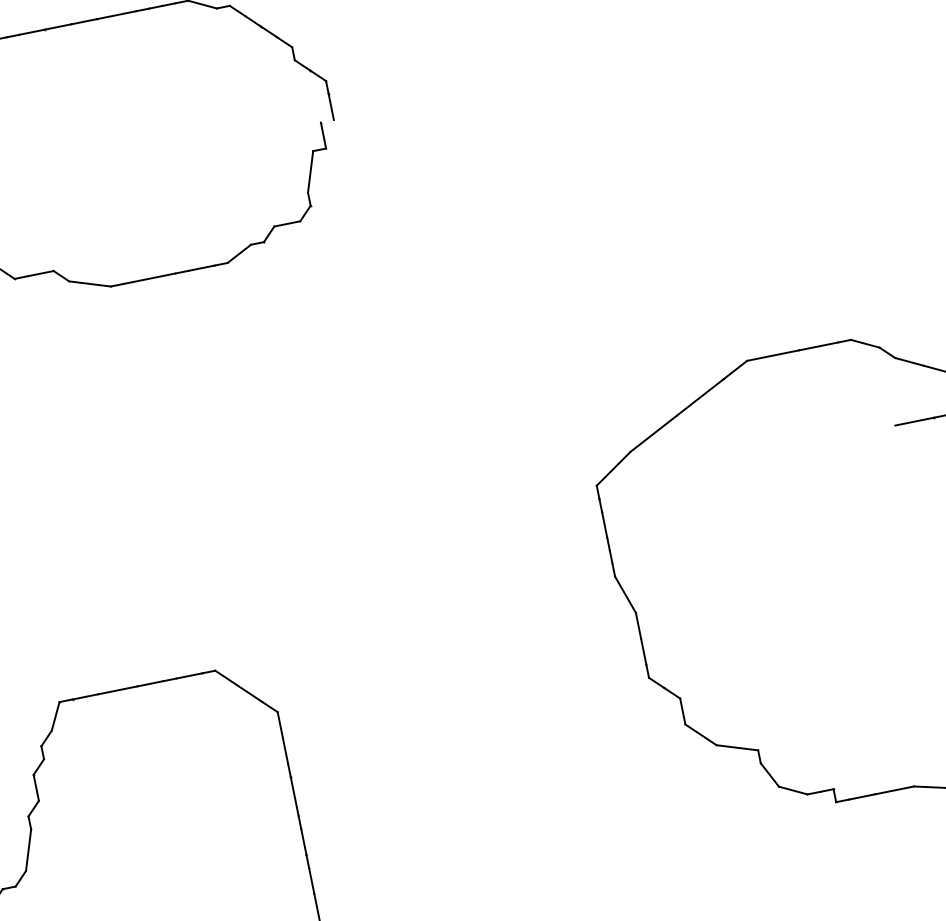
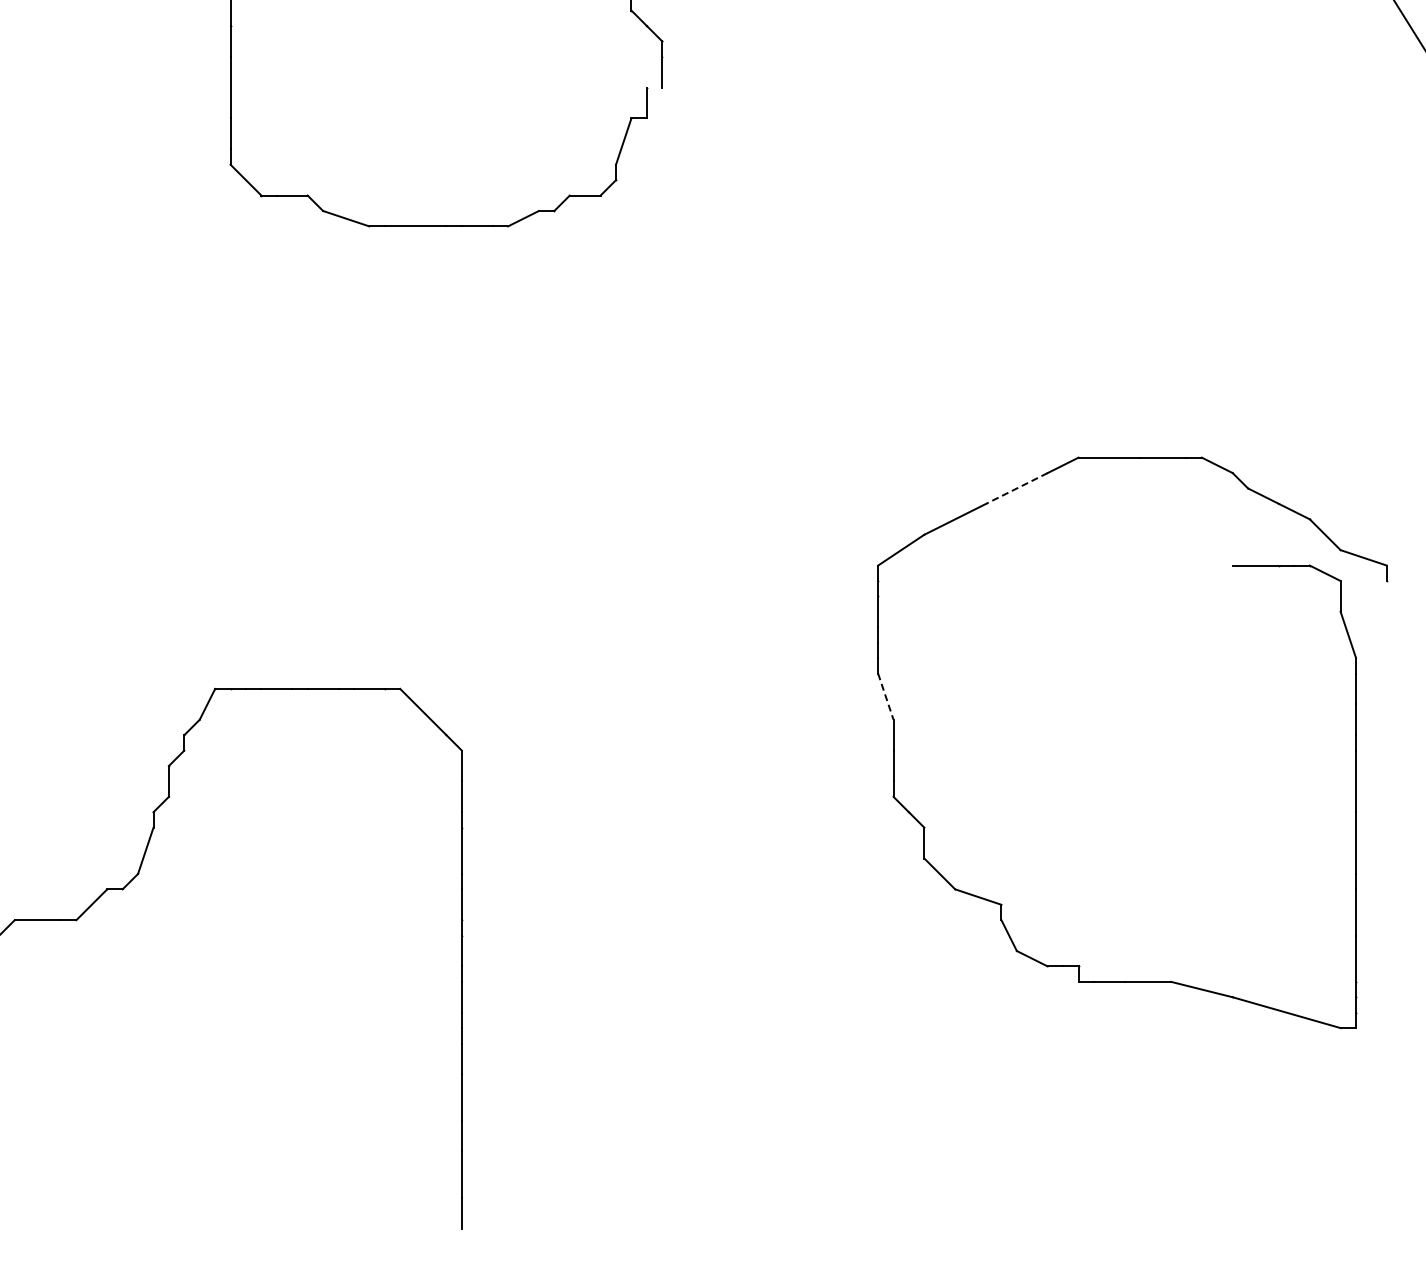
line: (700, 397) -> (1016, 488), solid -> dashed
line: (625, 595) -> (885, 697), solid -> dashed

